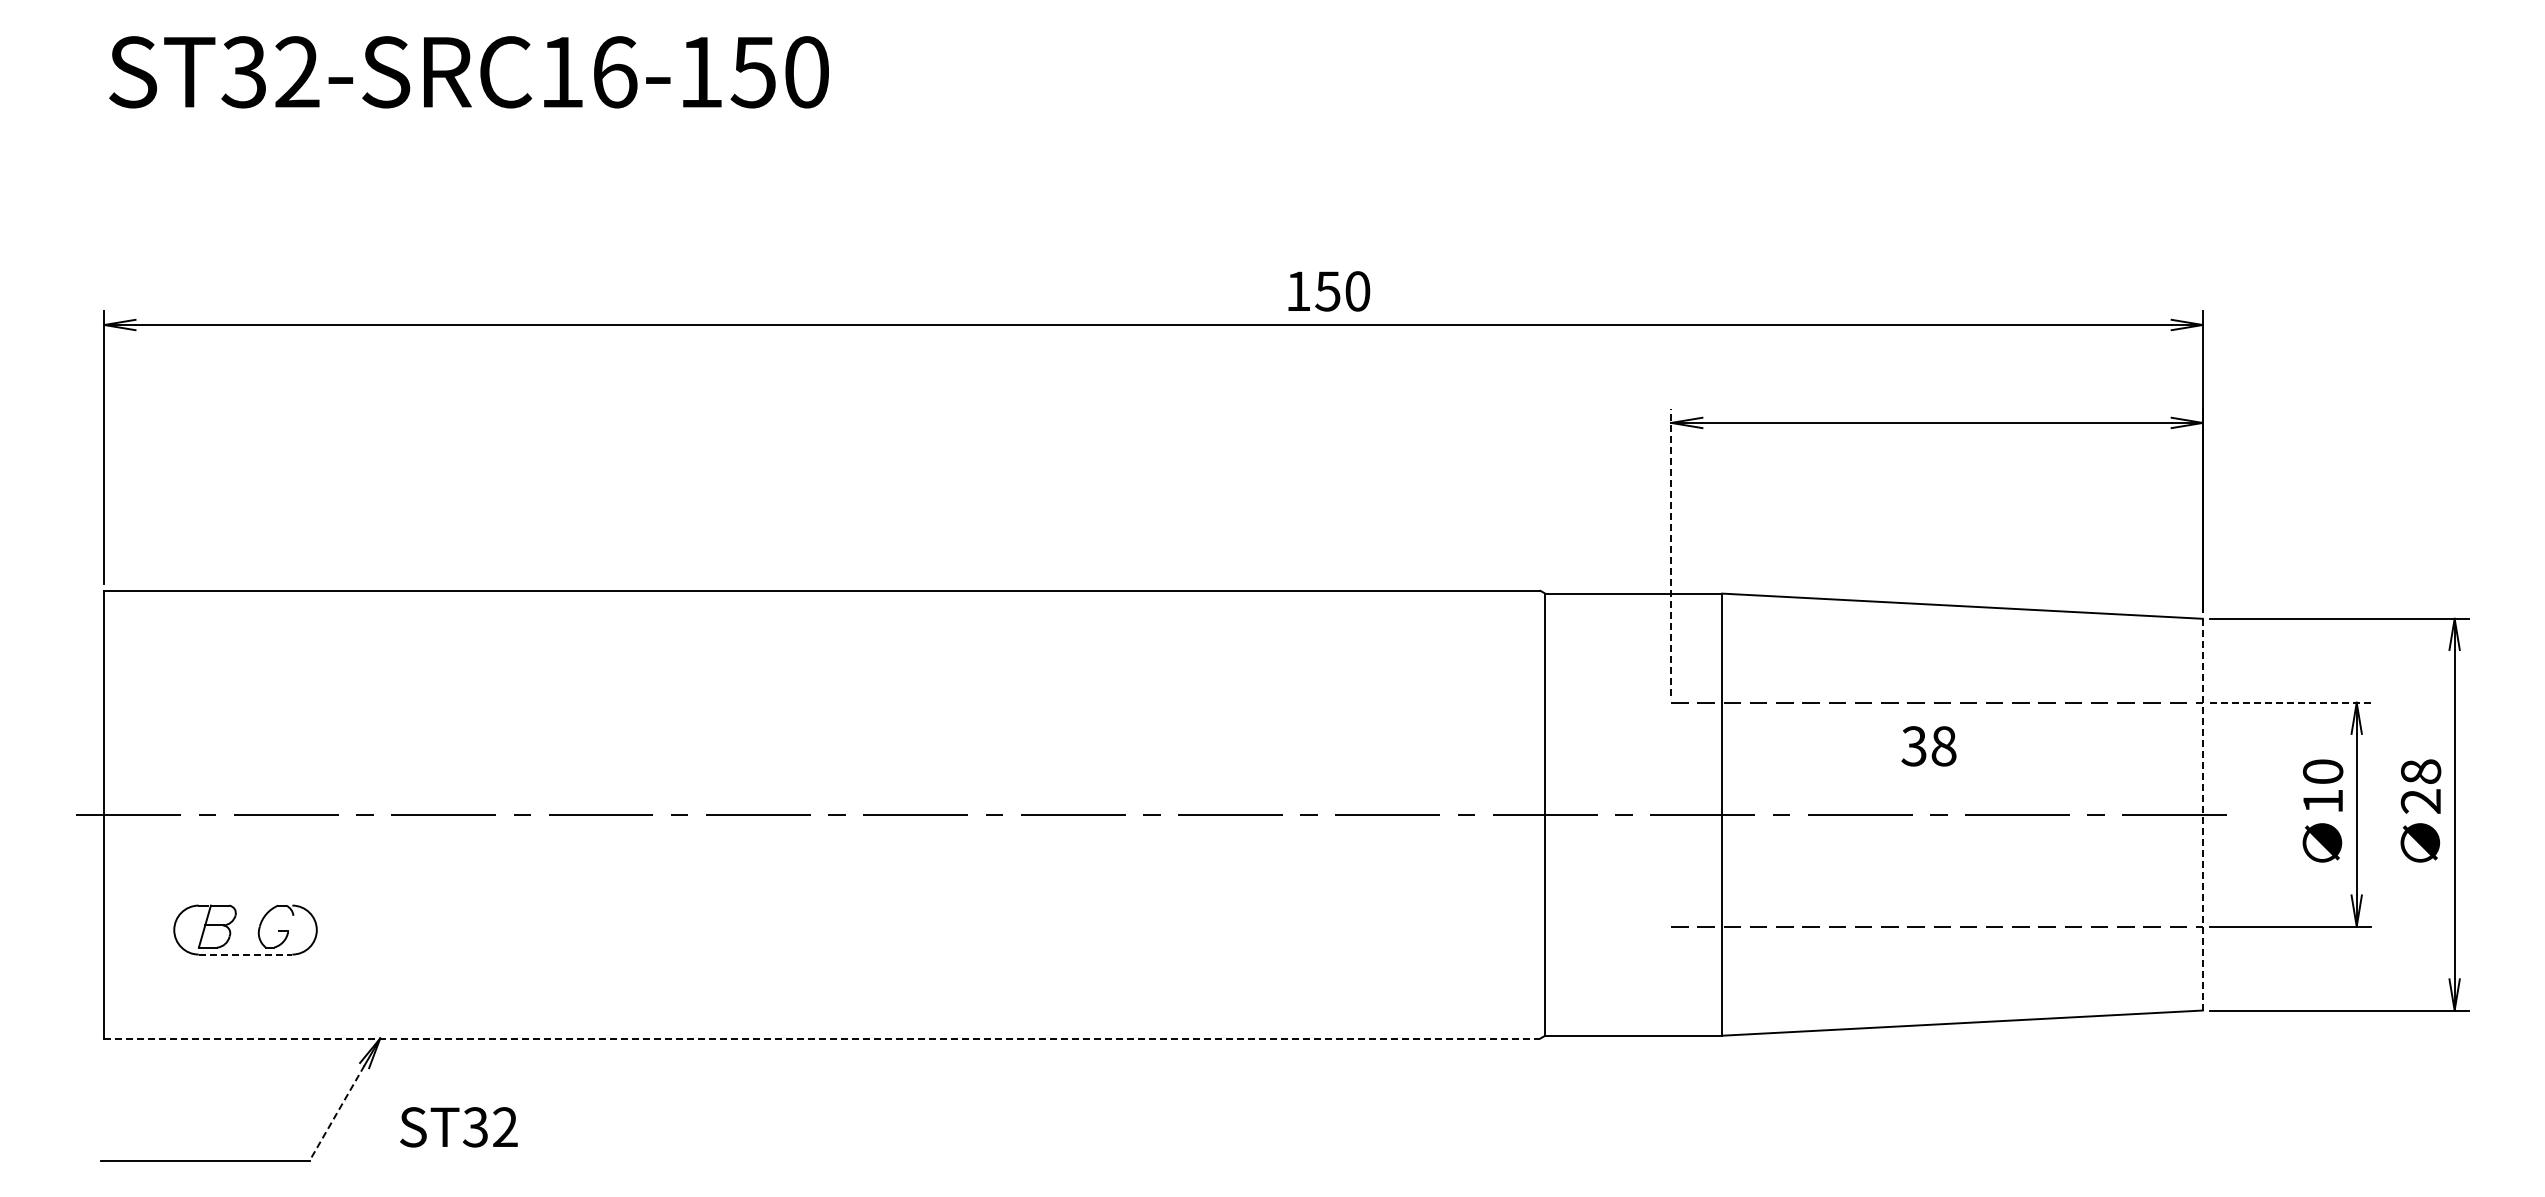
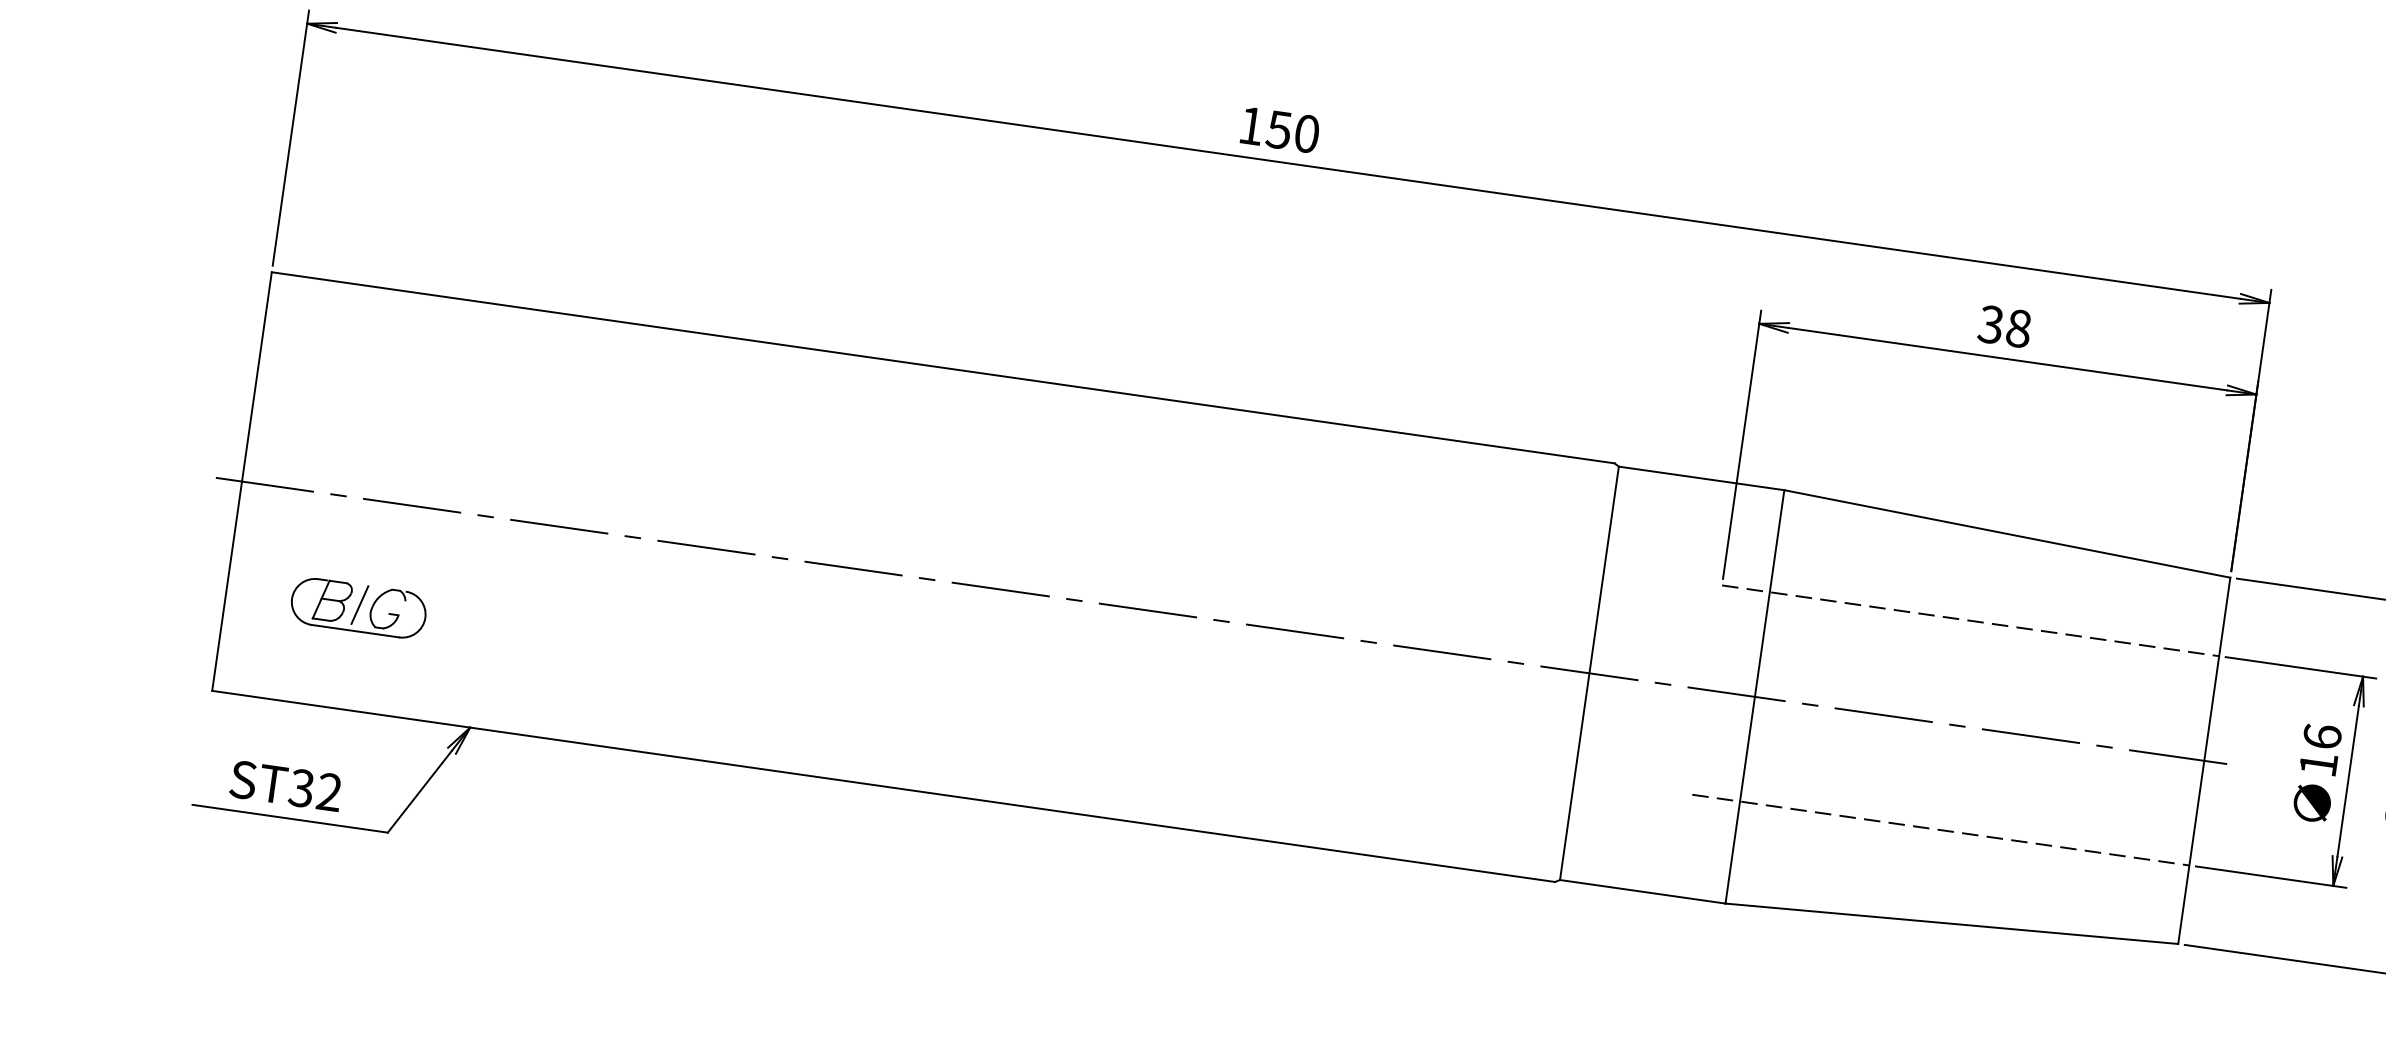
text: (1329, 291) -> (1280, 130), moved
line: (1671, 551) -> (1742, 444), dashed -> solid
line: (2290, 702) -> (2301, 667), dashed -> solid
text: (1928, 746) -> (2004, 326), moved
text: (2322, 771) -> (2321, 736), 10 -> 16
line: (2202, 814) -> (2203, 760), dashed -> solid
line: (246, 926) -> (360, 605), added
line: (245, 954) -> (355, 631), dashed -> solid
line: (822, 1038) -> (883, 786), dashed -> solid
line: (336, 1113) -> (419, 791), dashed -> solid
text: (458, 1127) -> (285, 786), moved

